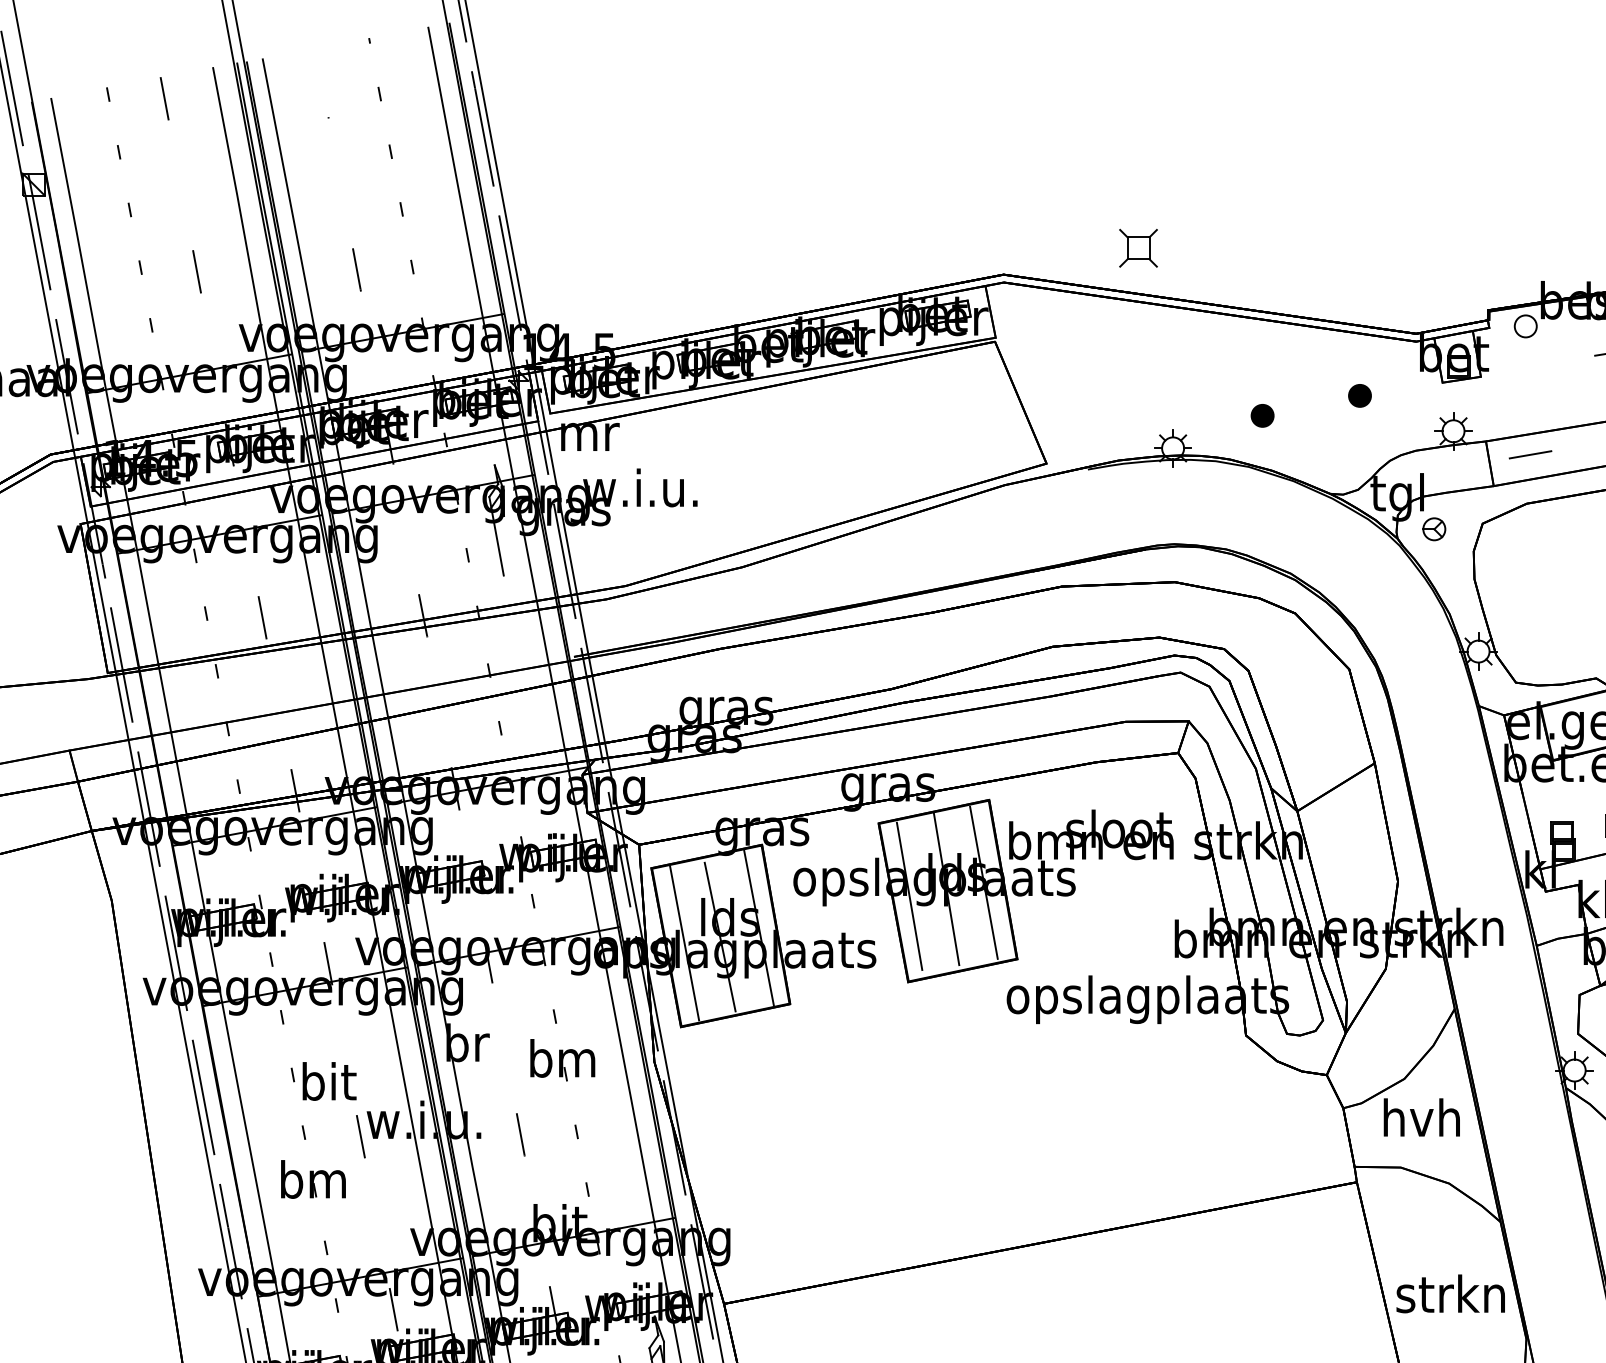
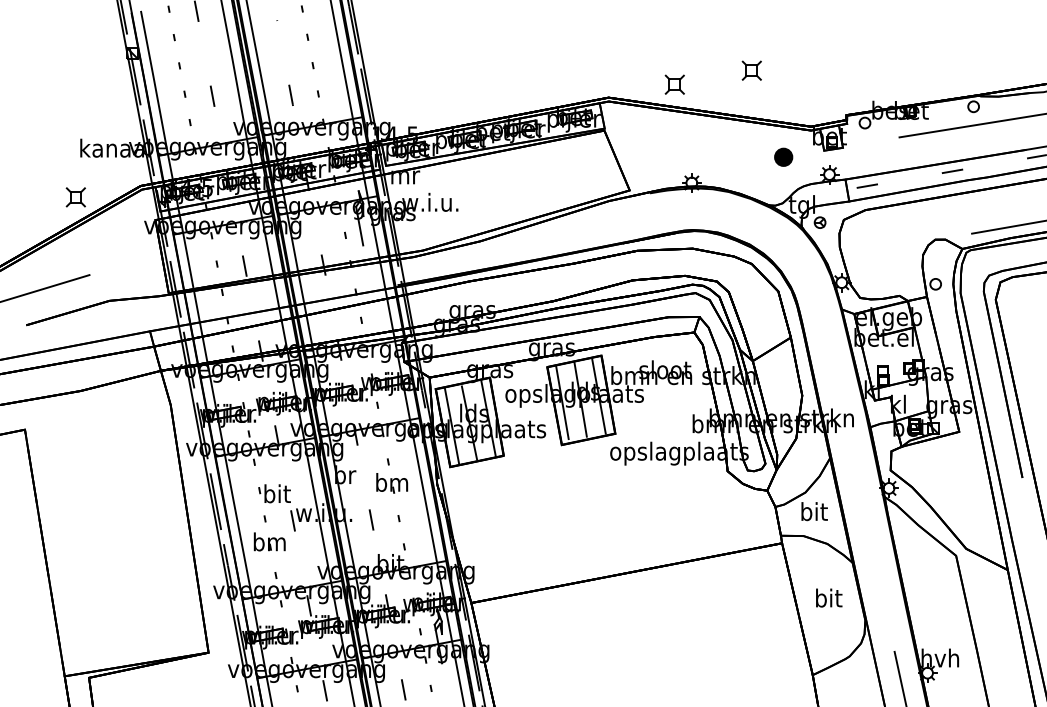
part: (1294, 219) -> (751, 70), added
part: (1359, 394) -> (783, 156), size x1.6
part: (1262, 414) -> (735, 166), removed
text: (1420, 1117) -> (813, 511), hvh -> bit
text: (1449, 1292) -> (827, 597), strkn -> bit

